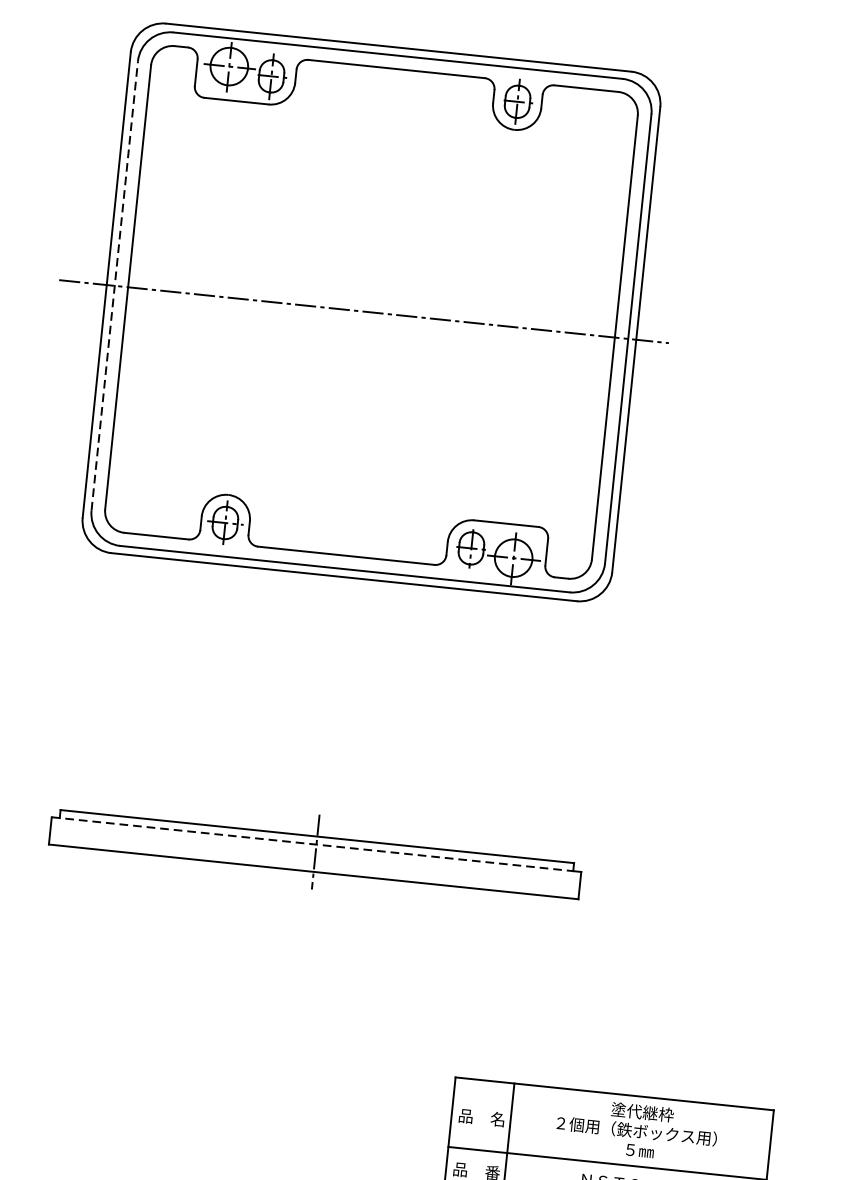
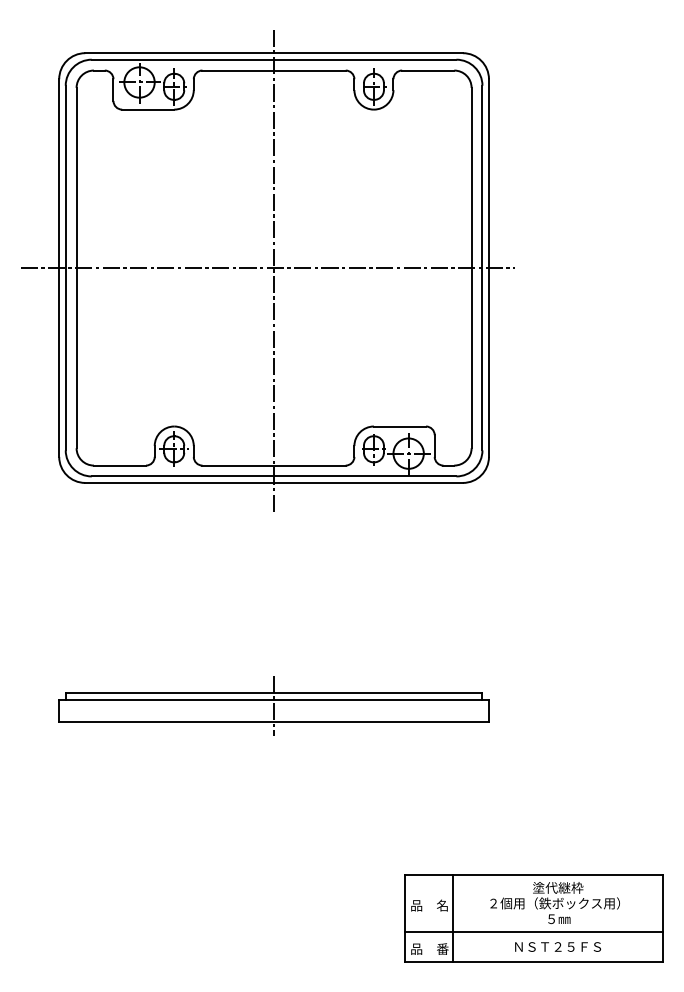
line: (114, 285) -> (65, 267), dashed -> solid
line: (371, 315) -> (274, 270), added
line: (312, 844) -> (270, 700), dashed -> solid

